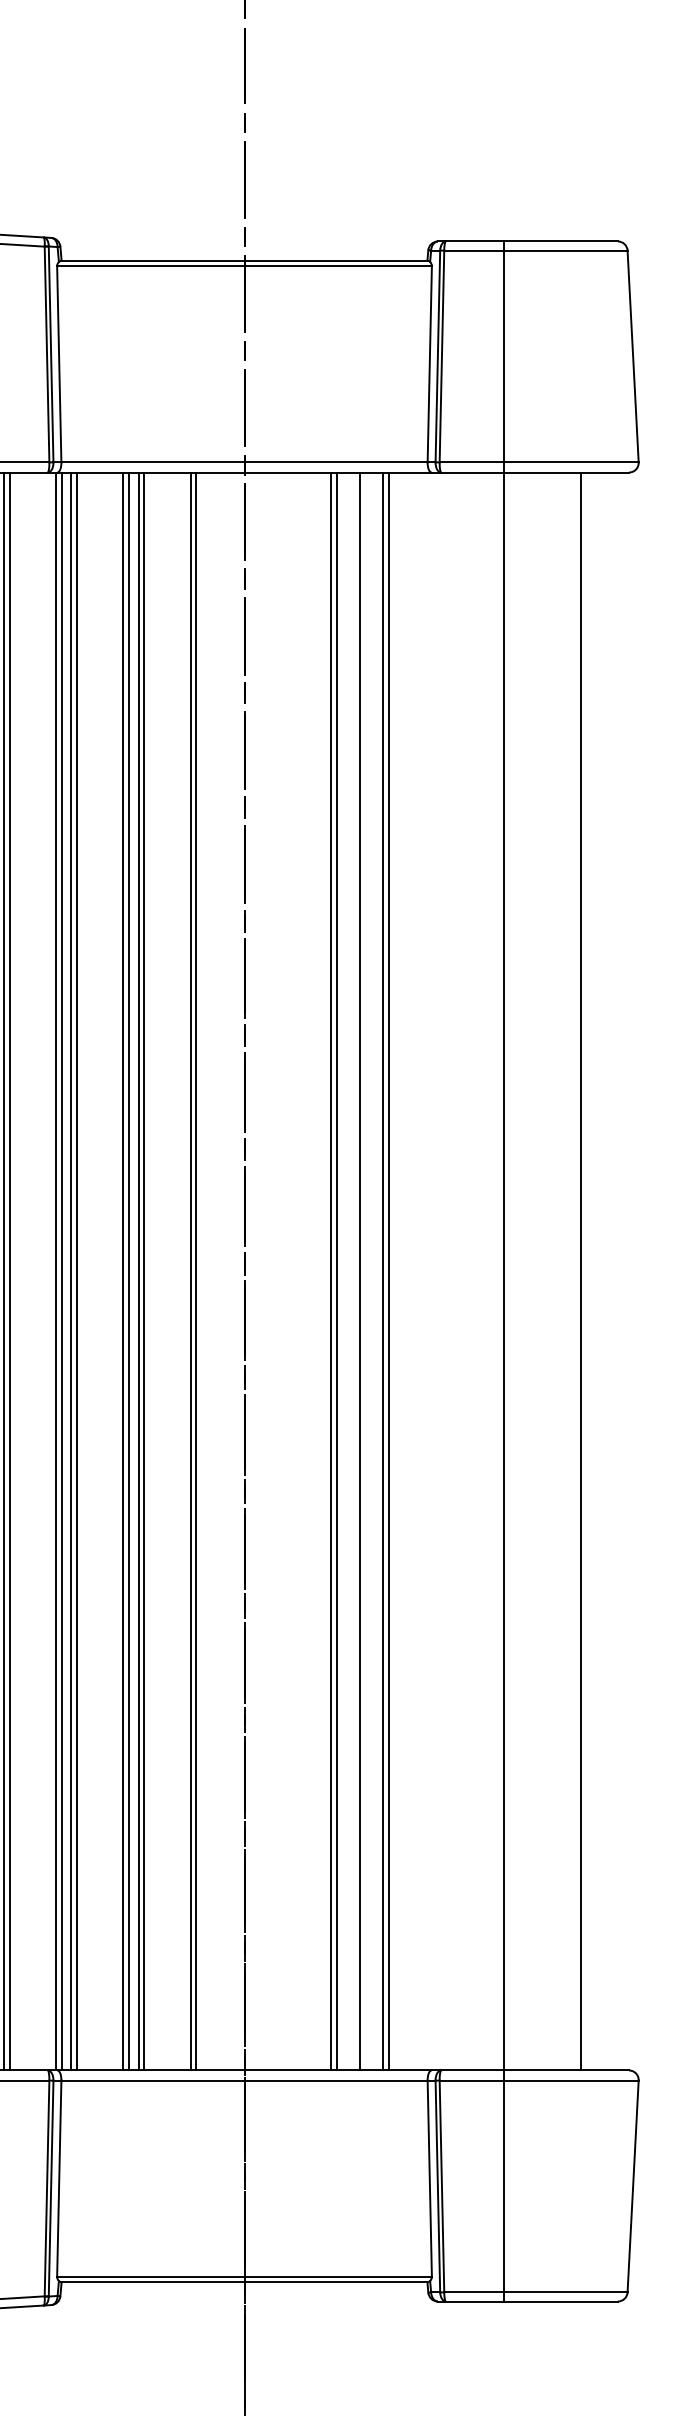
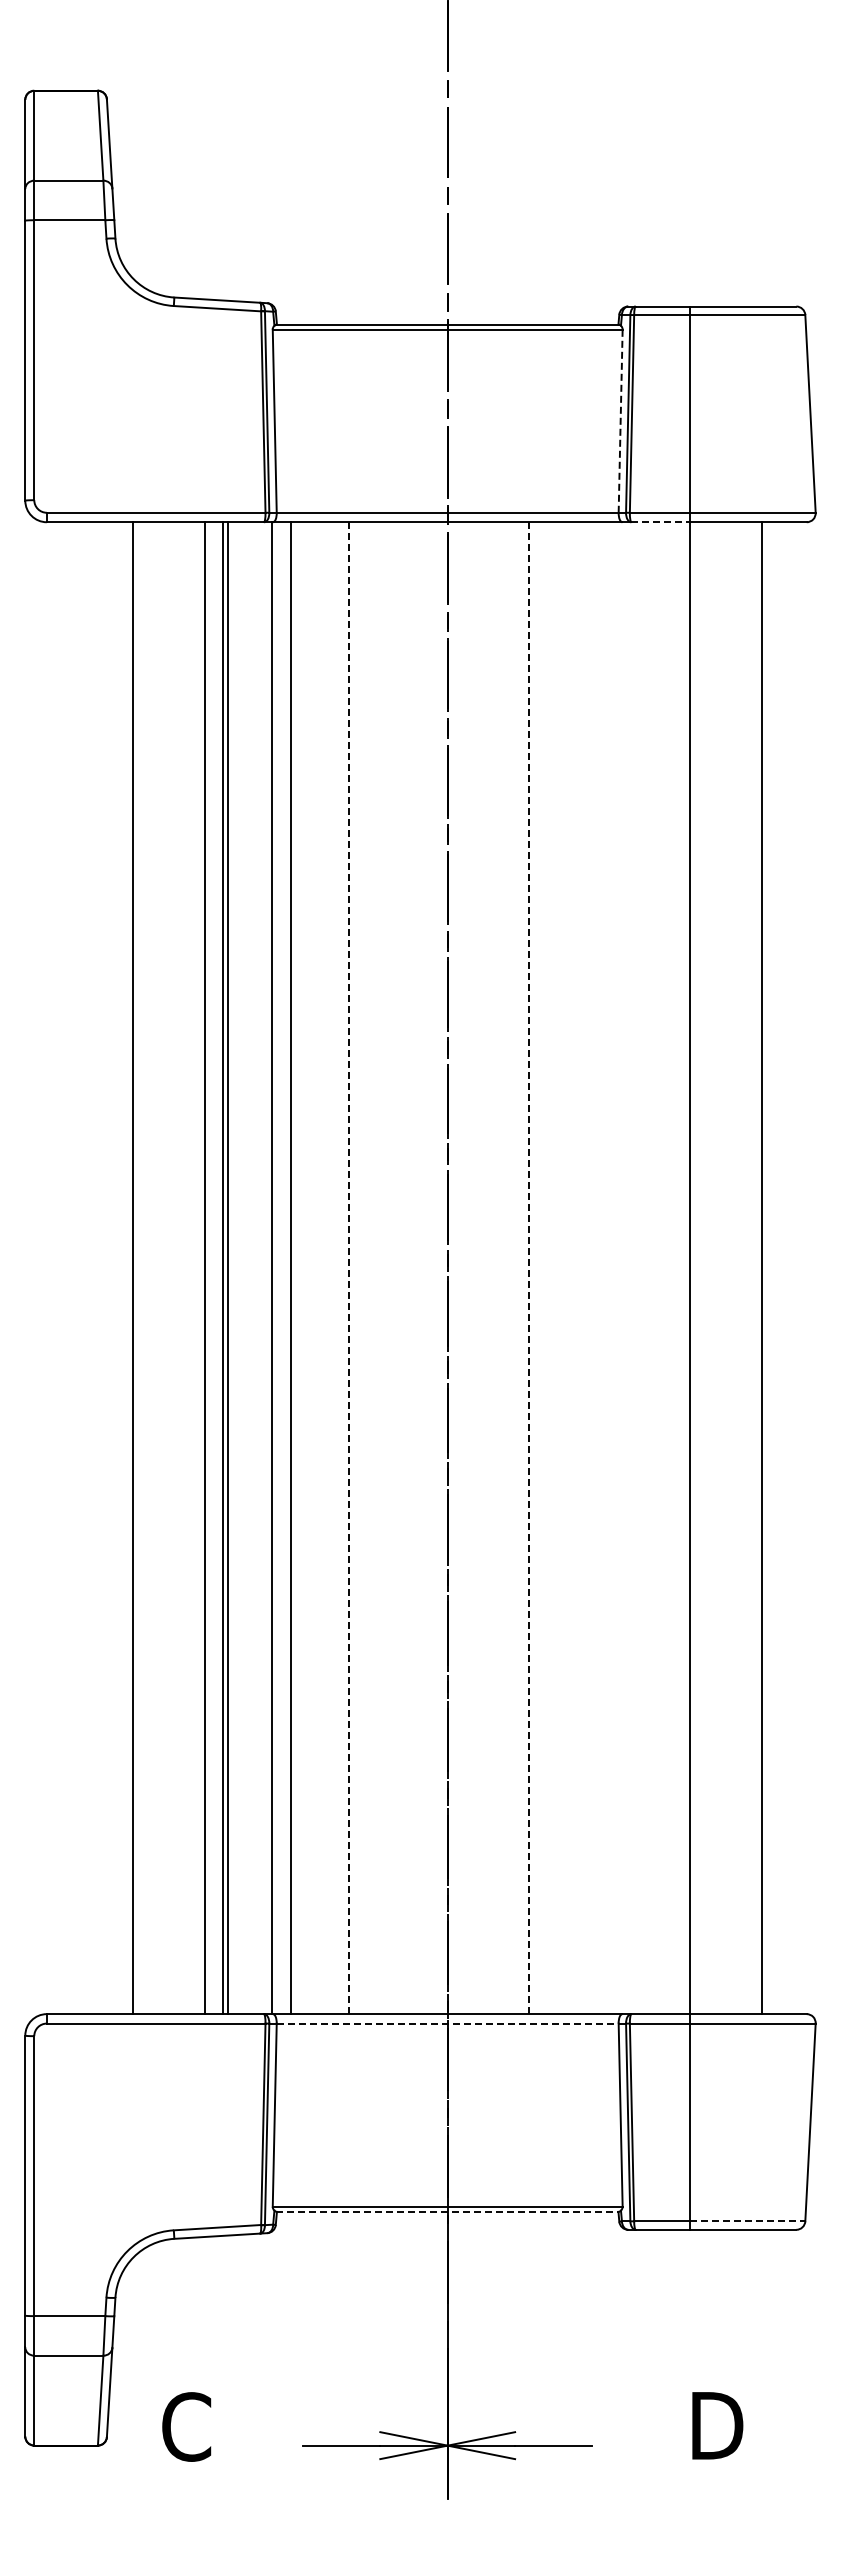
line: (429, 364) -> (620, 421), solid -> dashed
line: (473, 472) -> (661, 522), solid -> dashed
line: (61, 1271) -> (276, 1268), removed
line: (70, 1271) -> (285, 1268), removed
line: (123, 1271) -> (334, 1268), removed
line: (128, 1271) -> (339, 1268), removed
line: (138, 1271) -> (348, 1268), solid -> dashed
line: (144, 1271) -> (354, 1268), removed
line: (190, 1271) -> (397, 1268), removed
line: (196, 1271) -> (402, 1268), removed
line: (331, 1271) -> (528, 1268), solid -> dashed
line: (336, 1271) -> (533, 1268), removed
line: (359, 1271) -> (555, 1268), removed
line: (383, 1271) -> (577, 1268), removed
line: (388, 1271) -> (582, 1268), removed
line: (244, 2080) -> (447, 2023), solid -> dashed
line: (245, 2281) -> (448, 2211), solid -> dashed
line: (566, 2292) -> (748, 2221), solid -> dashed

